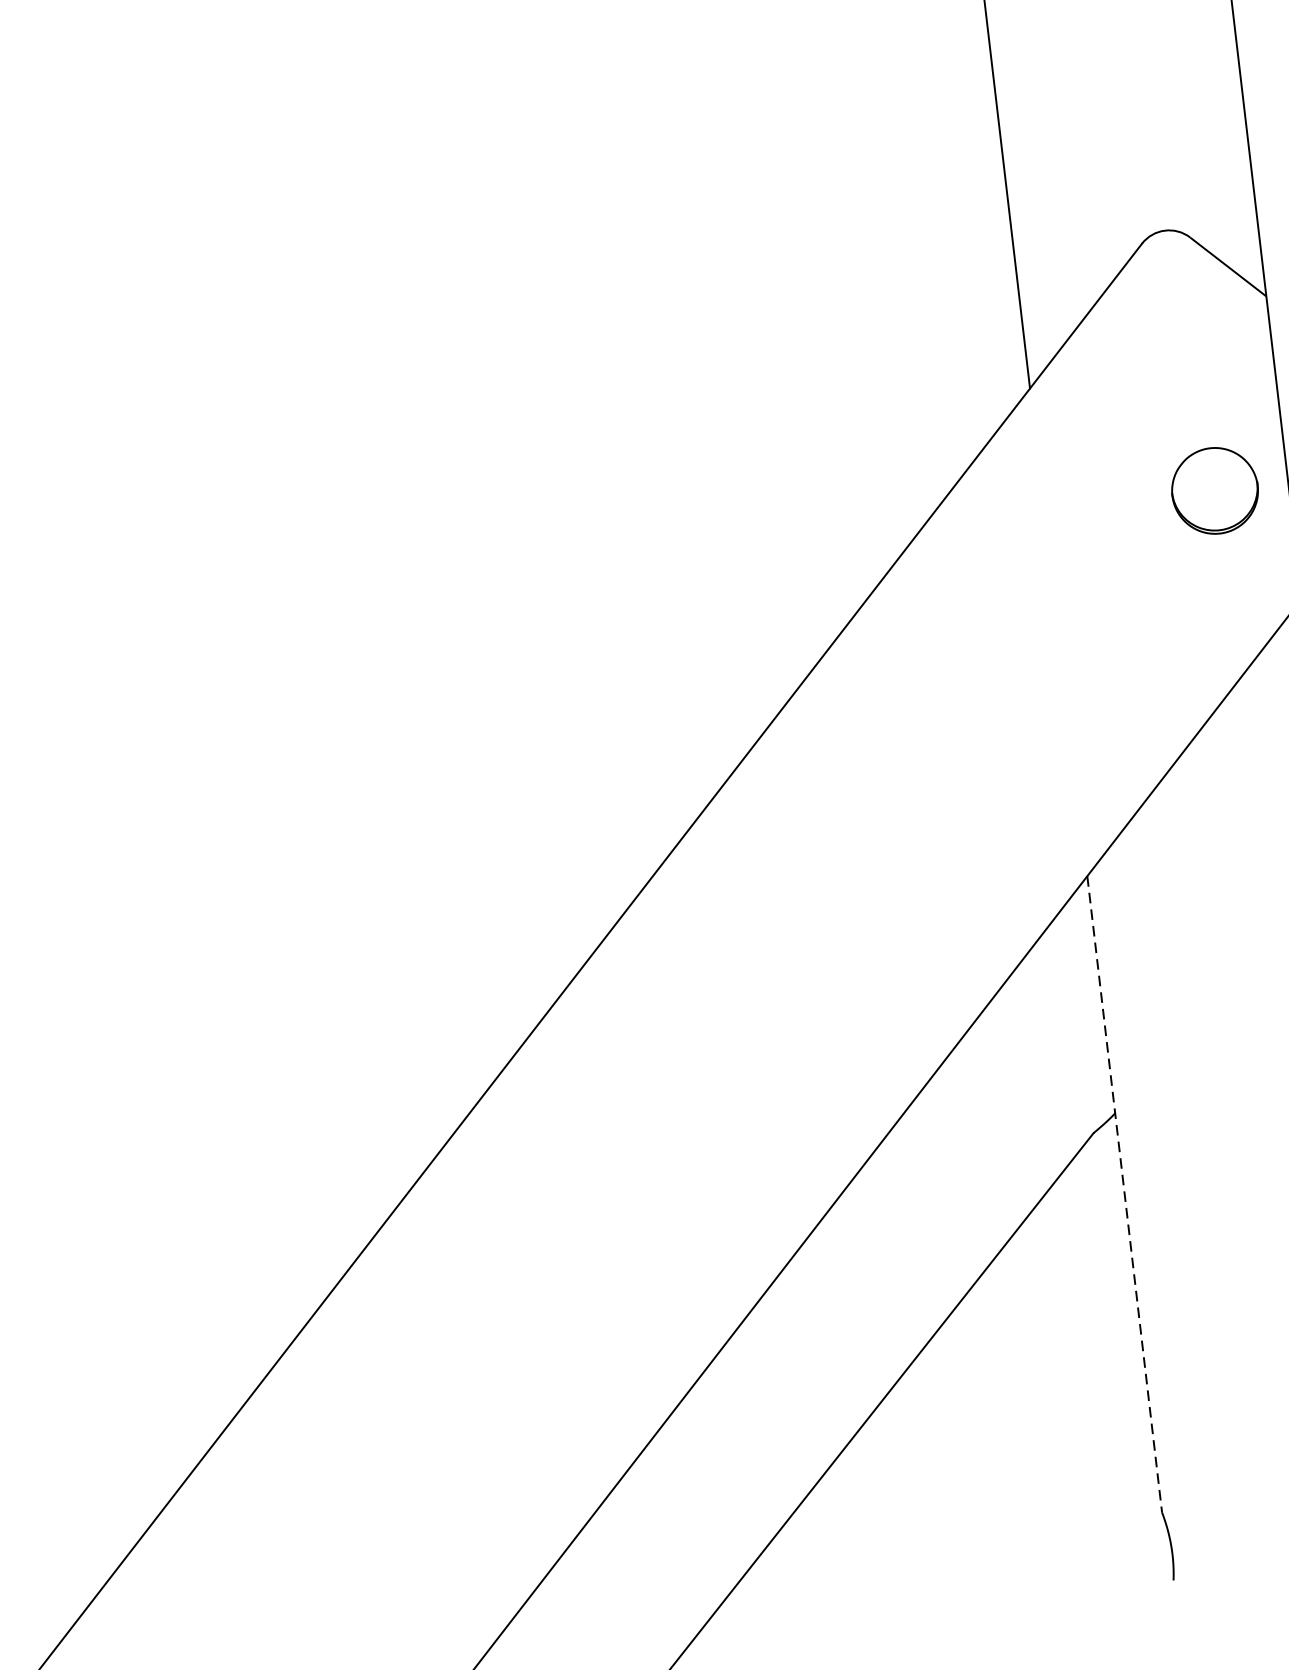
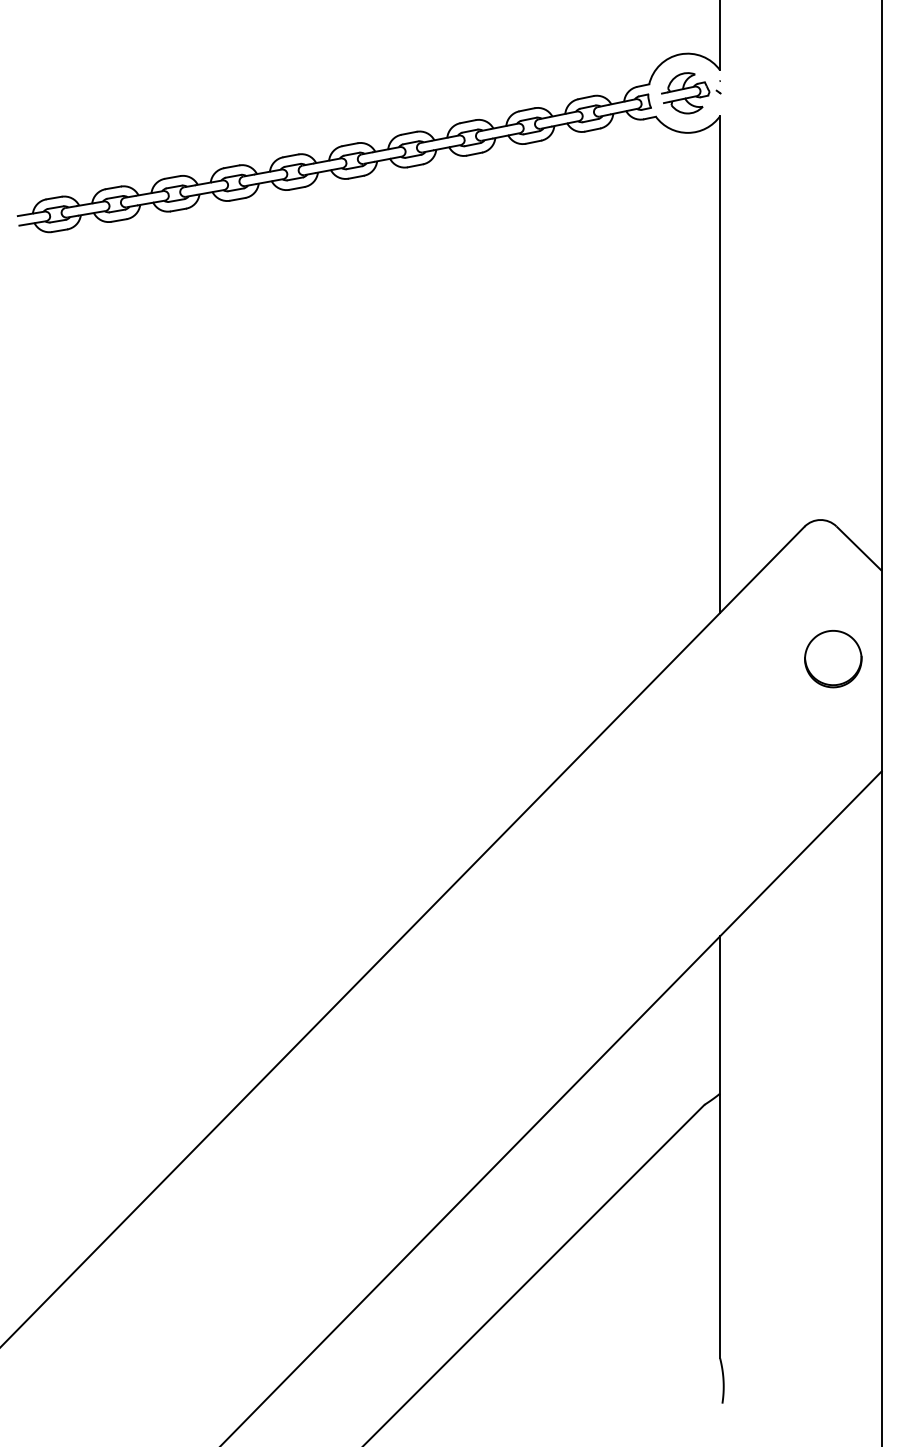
part: (1215, 491) -> (833, 659), moved
line: (1125, 1194) -> (720, 1147), dashed -> solid

